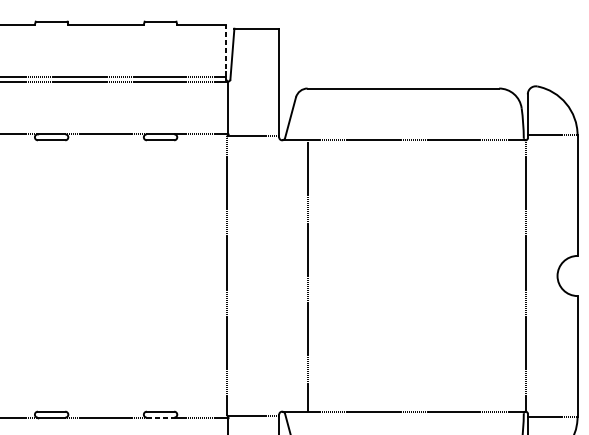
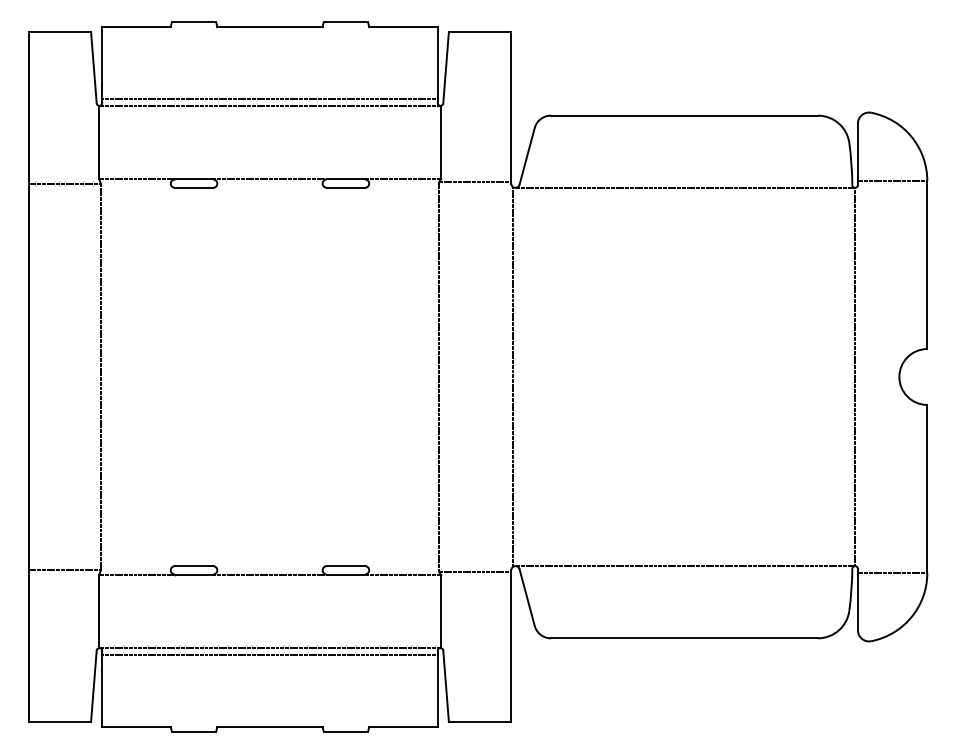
line: (226, 50) -> (437, 62), dashed -> solid
line: (308, 275) -> (512, 376), moved
line: (160, 417) -> (346, 574), dashed -> solid

